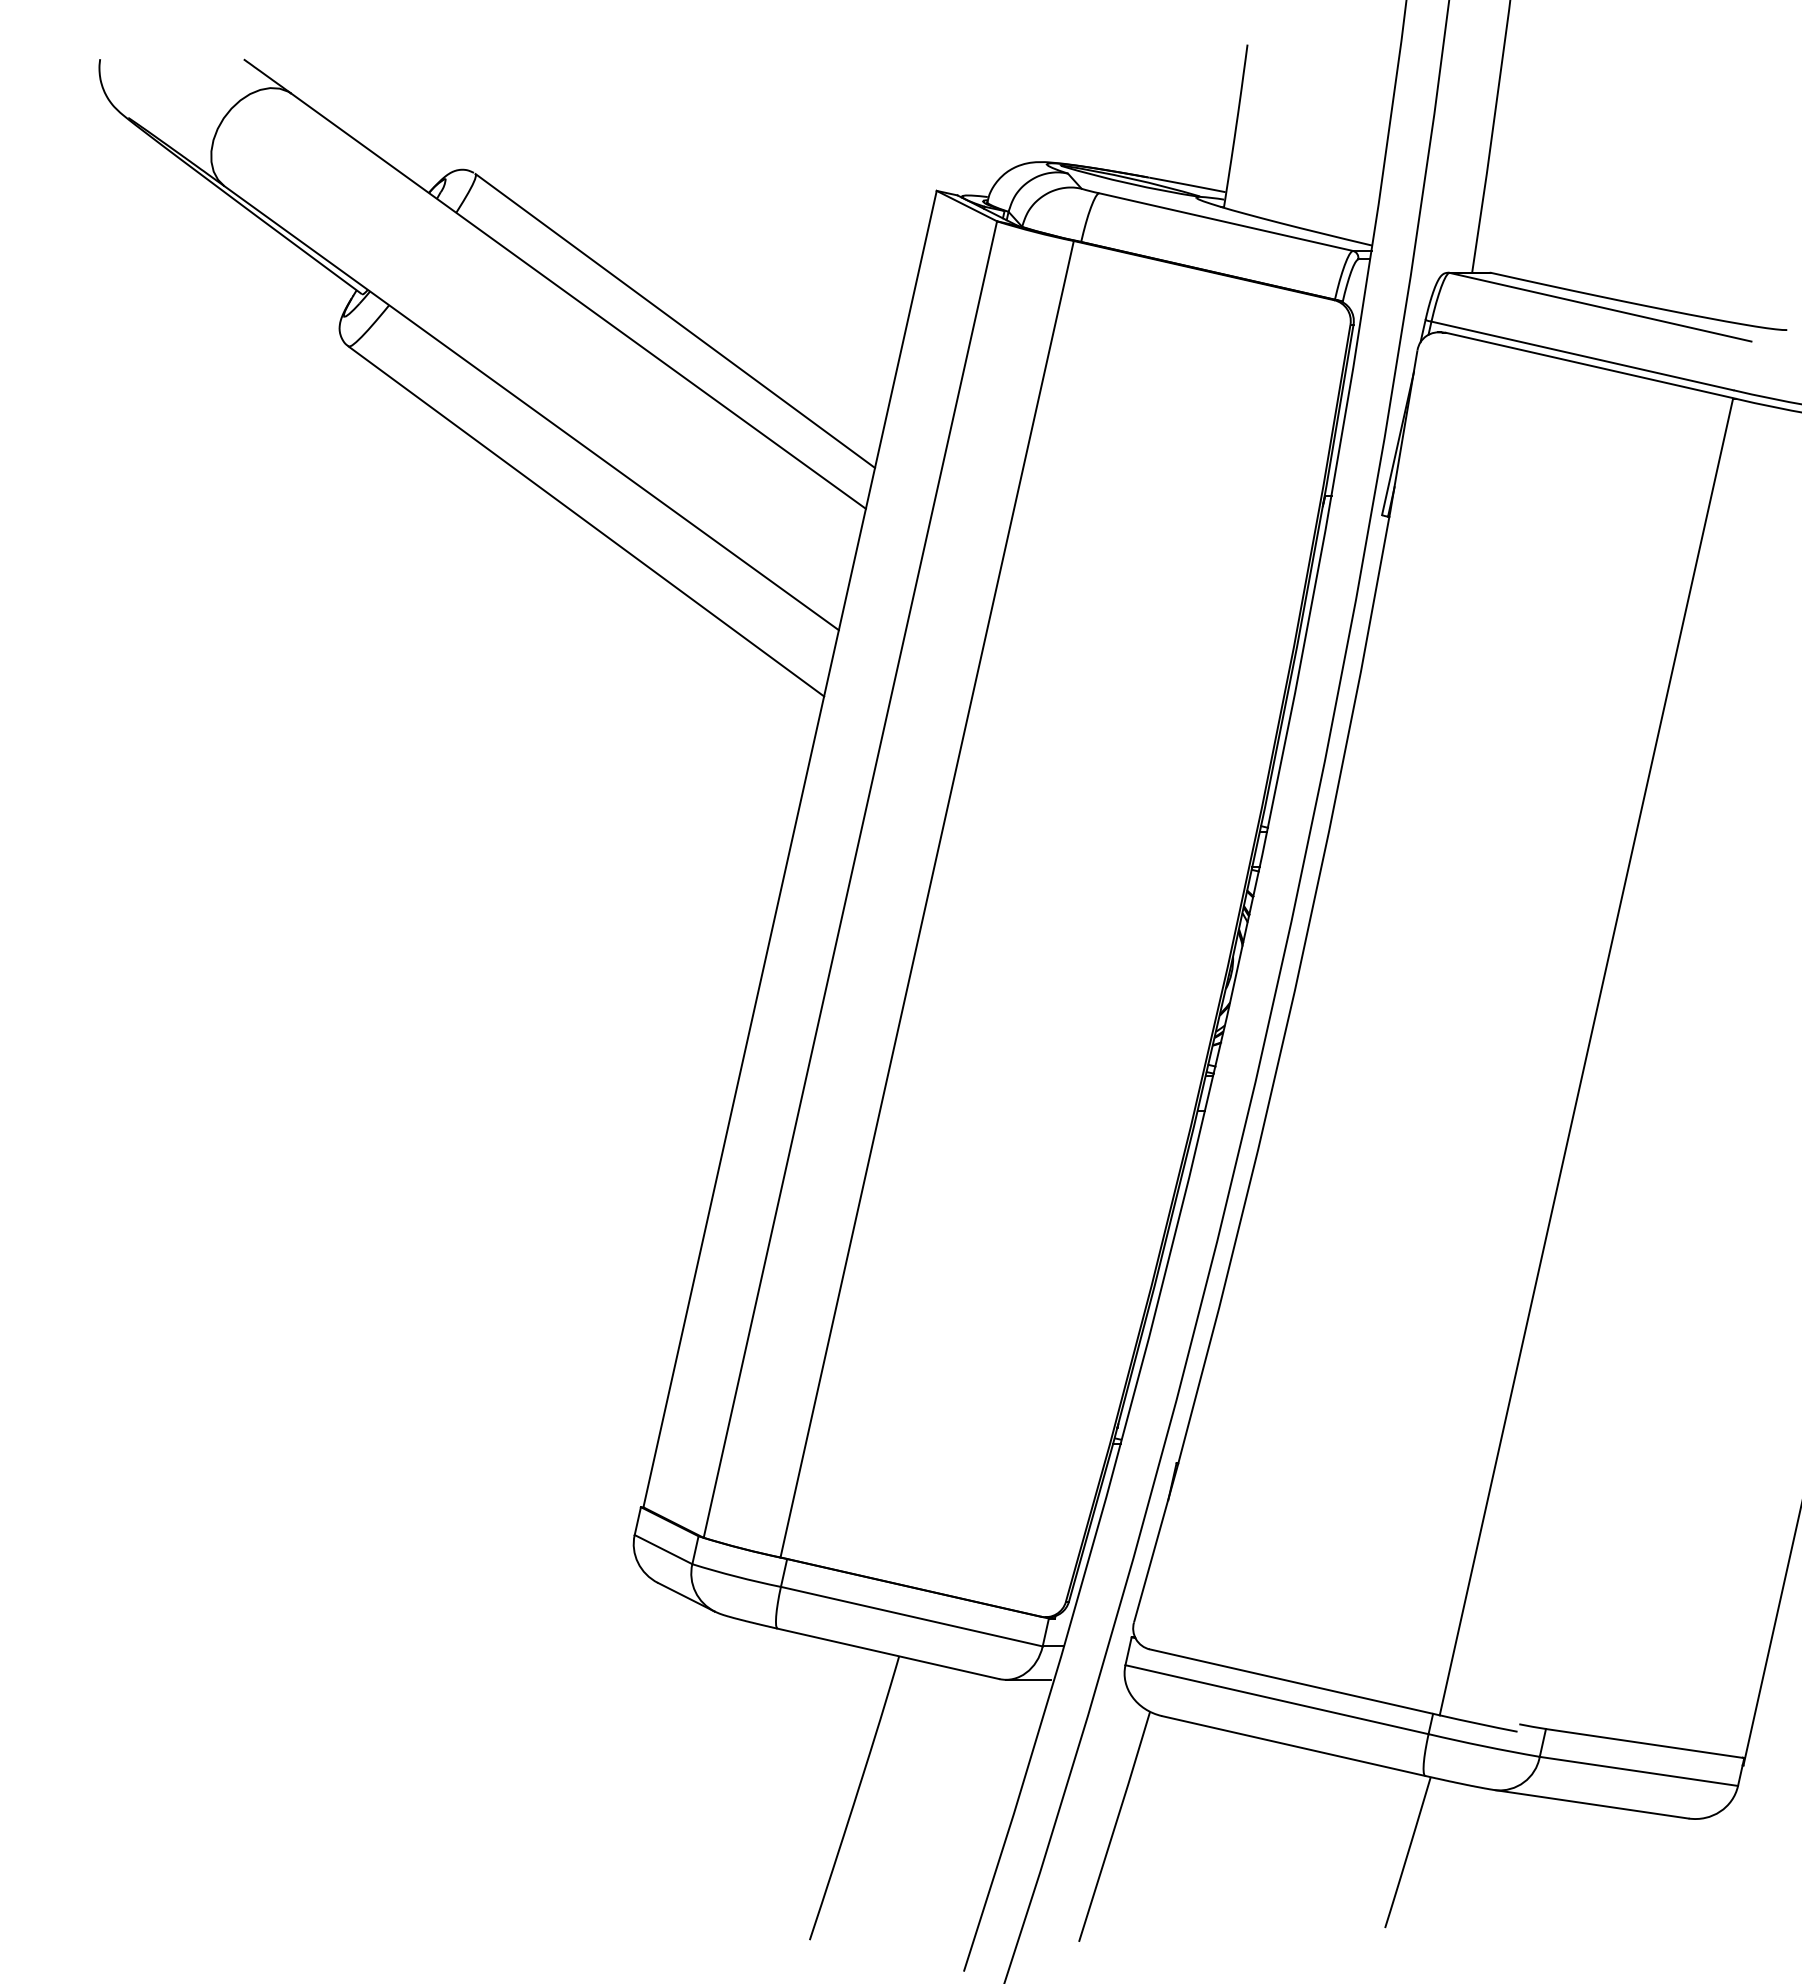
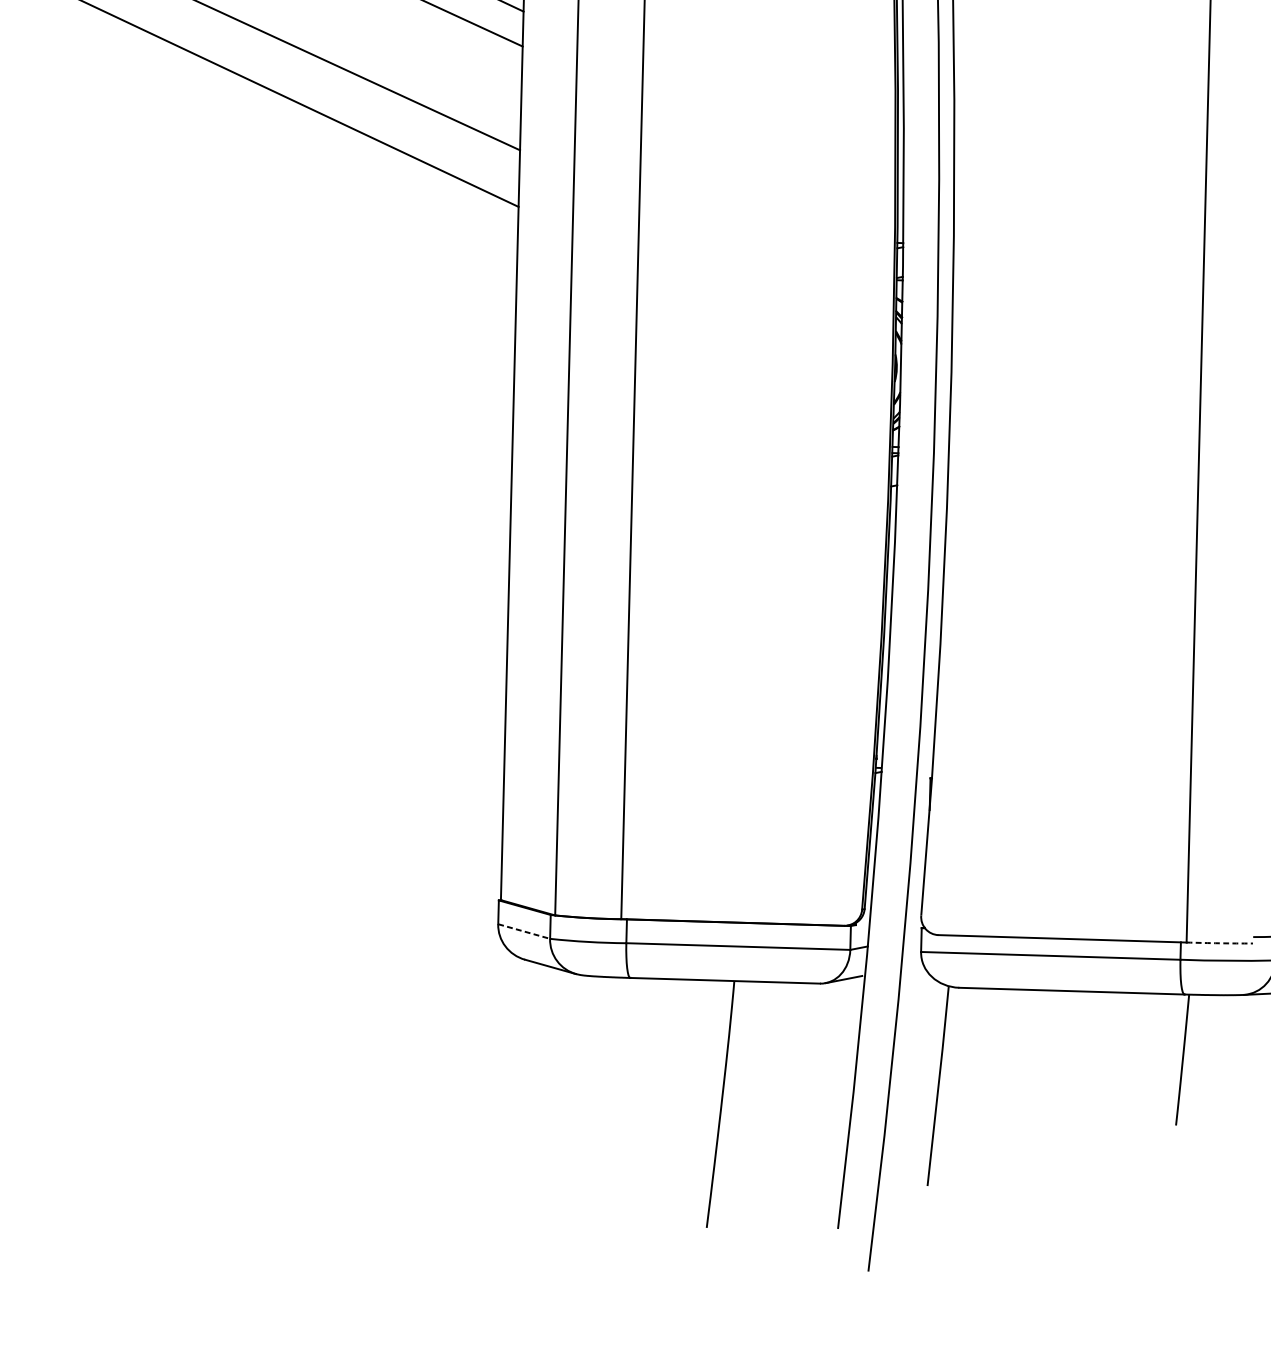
line: (663, 1549) -> (524, 931), solid -> dashed
arc: (1478, 1723) -> (1219, 943), solid -> dashed

